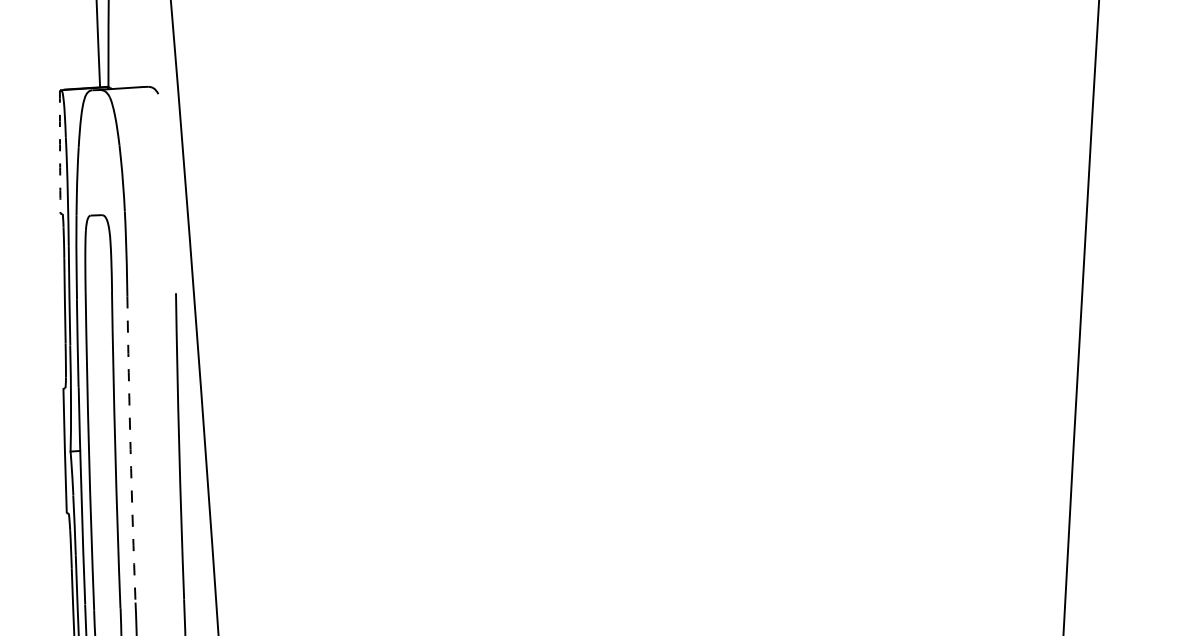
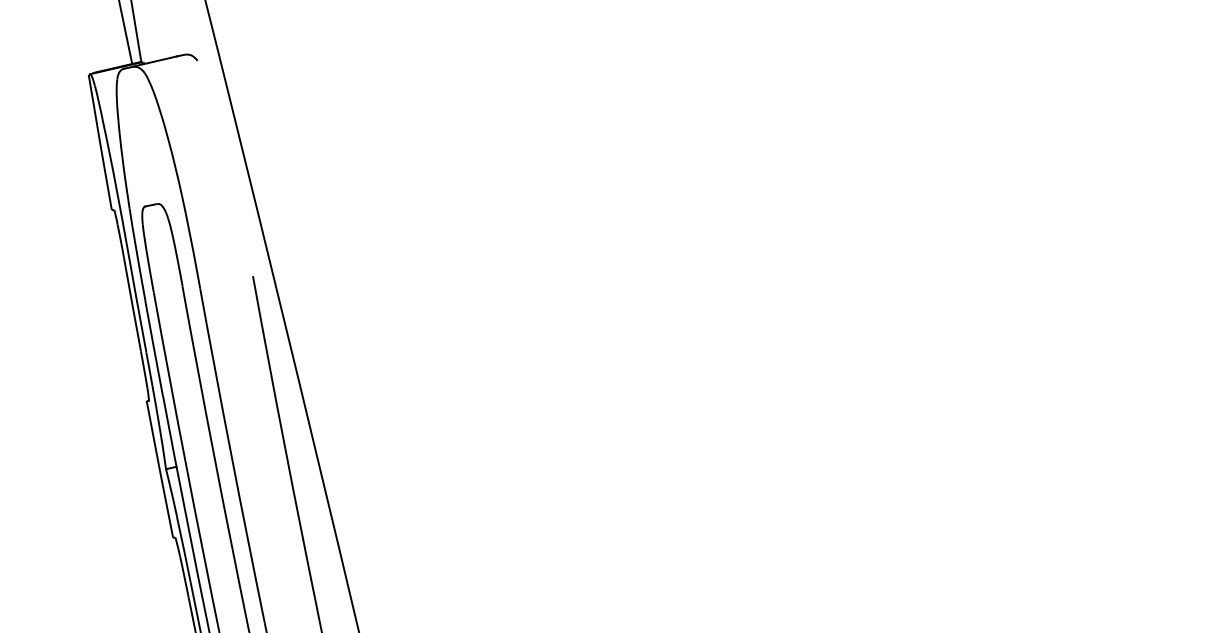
arc: (60, 152) -> (100, 142), dashed -> solid
arc: (130, 449) -> (231, 456), dashed -> solid

